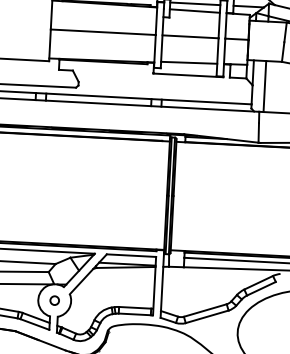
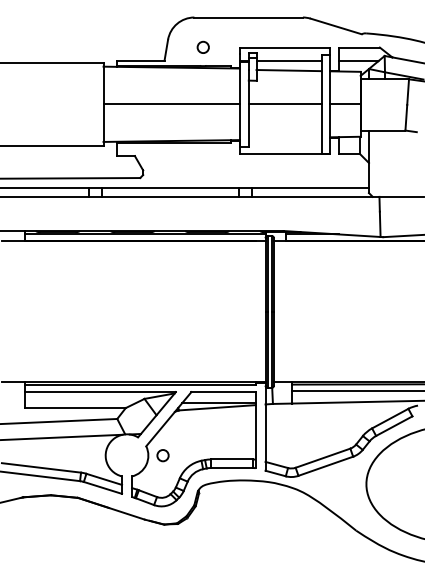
line: (188, 62) -> (284, 137), removed
line: (264, 86) -> (384, 163), removed
circle: (54, 300) -> (162, 455), moved

